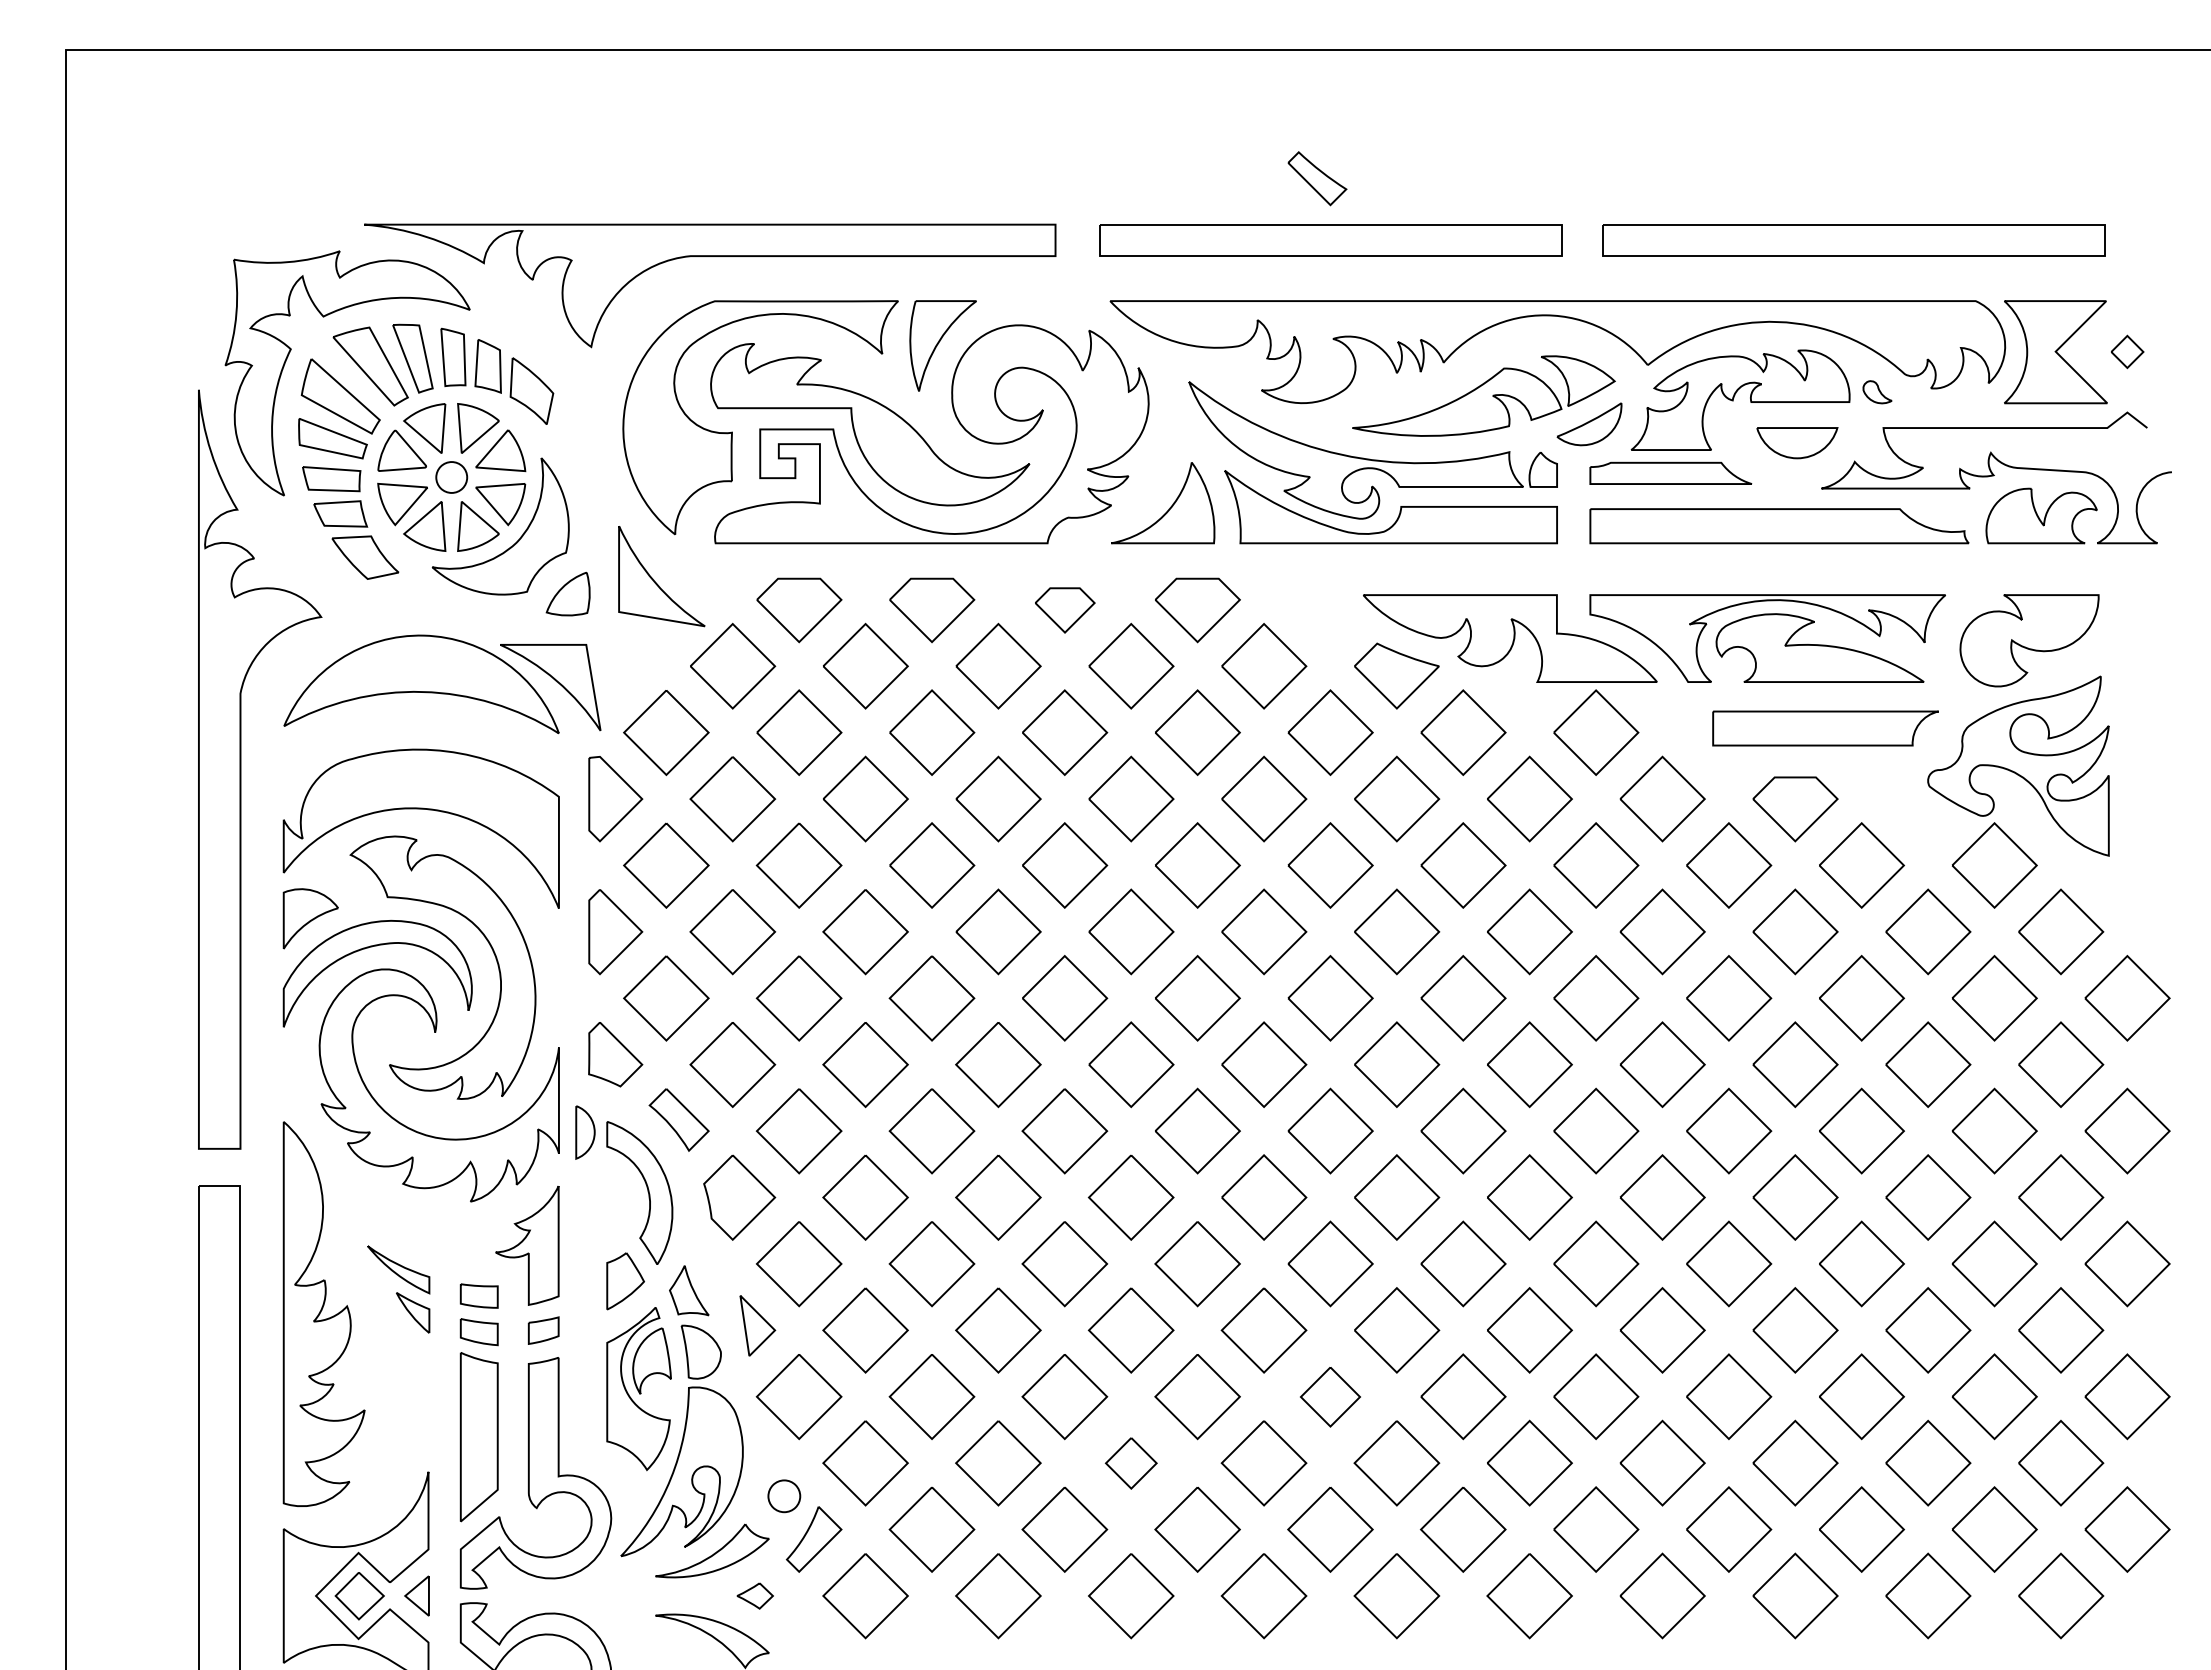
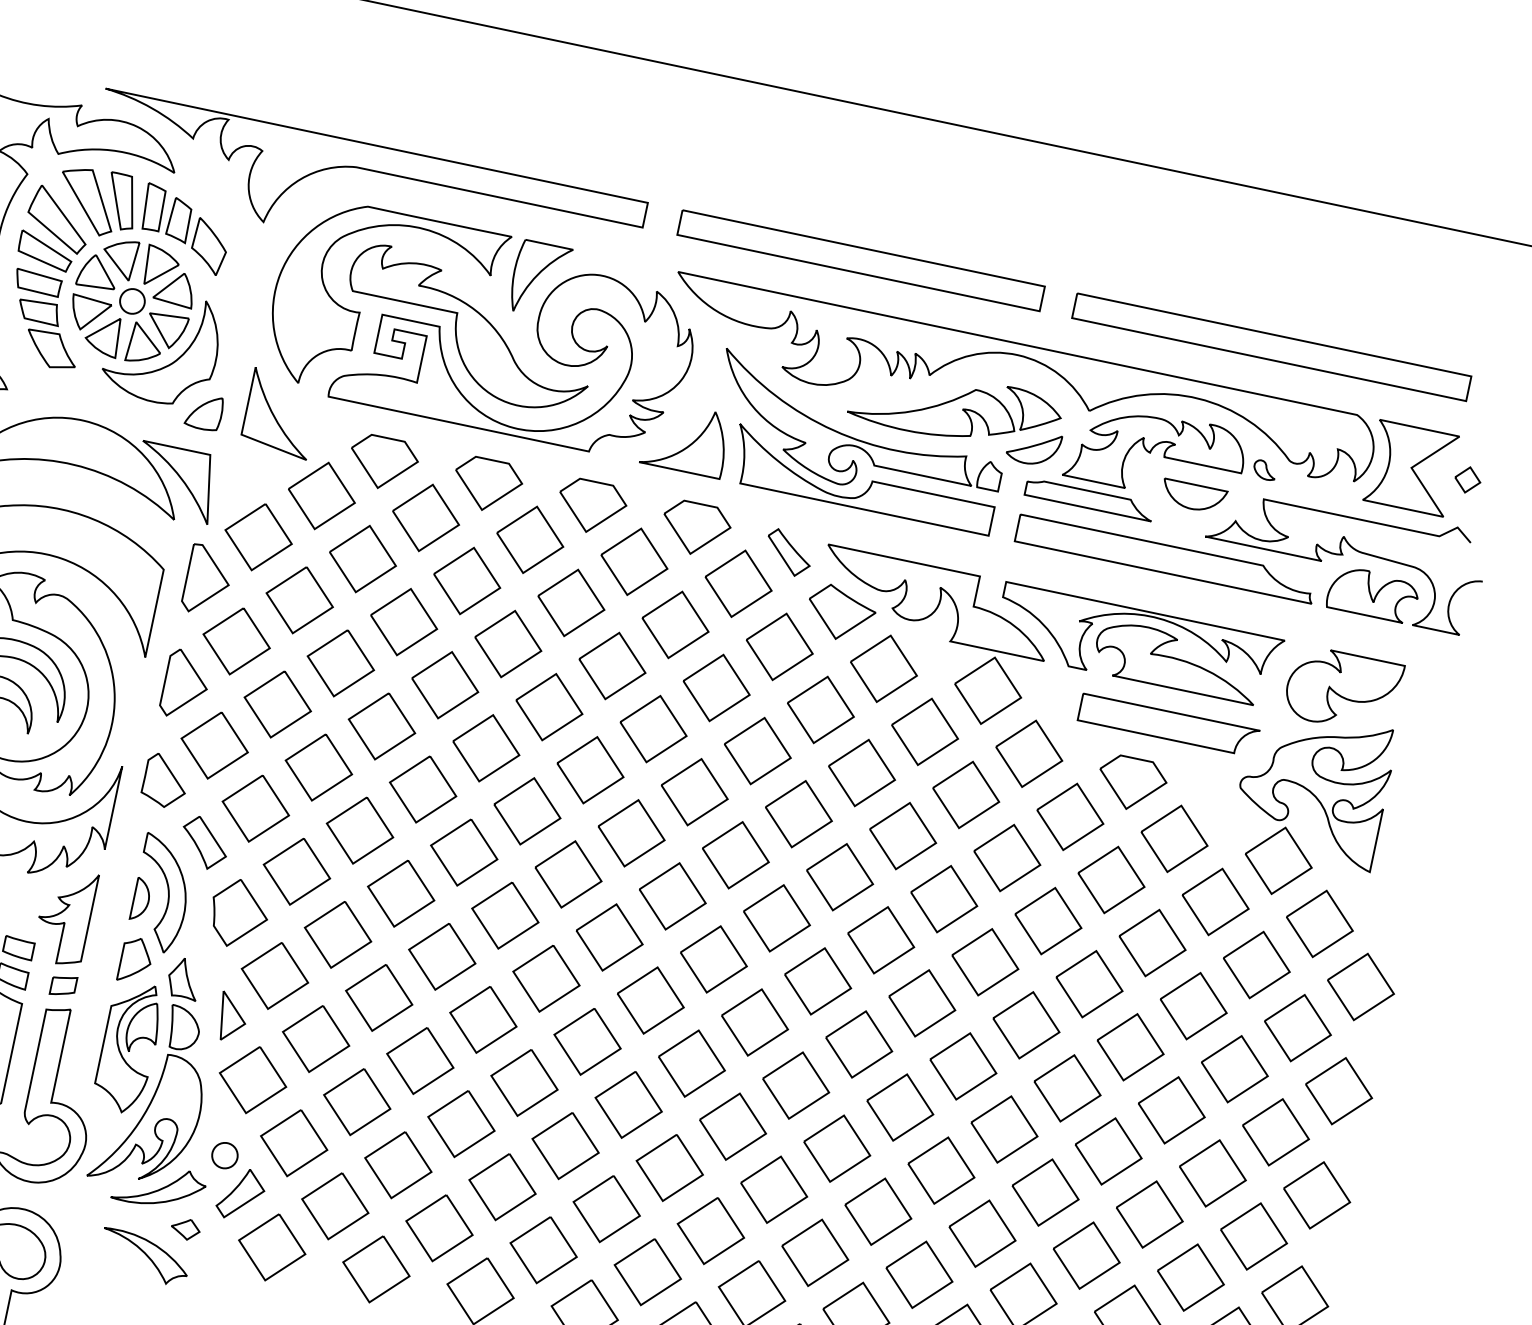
part: (1317, 178) -> (788, 552), moved
part: (1065, 610) -> (591, 507), size x1.43
part: (585, 1132) -> (141, 899), moved
part: (1330, 1397) -> (669, 1168), size x1.43
part: (1131, 1463) -> (502, 1187), size x1.67

